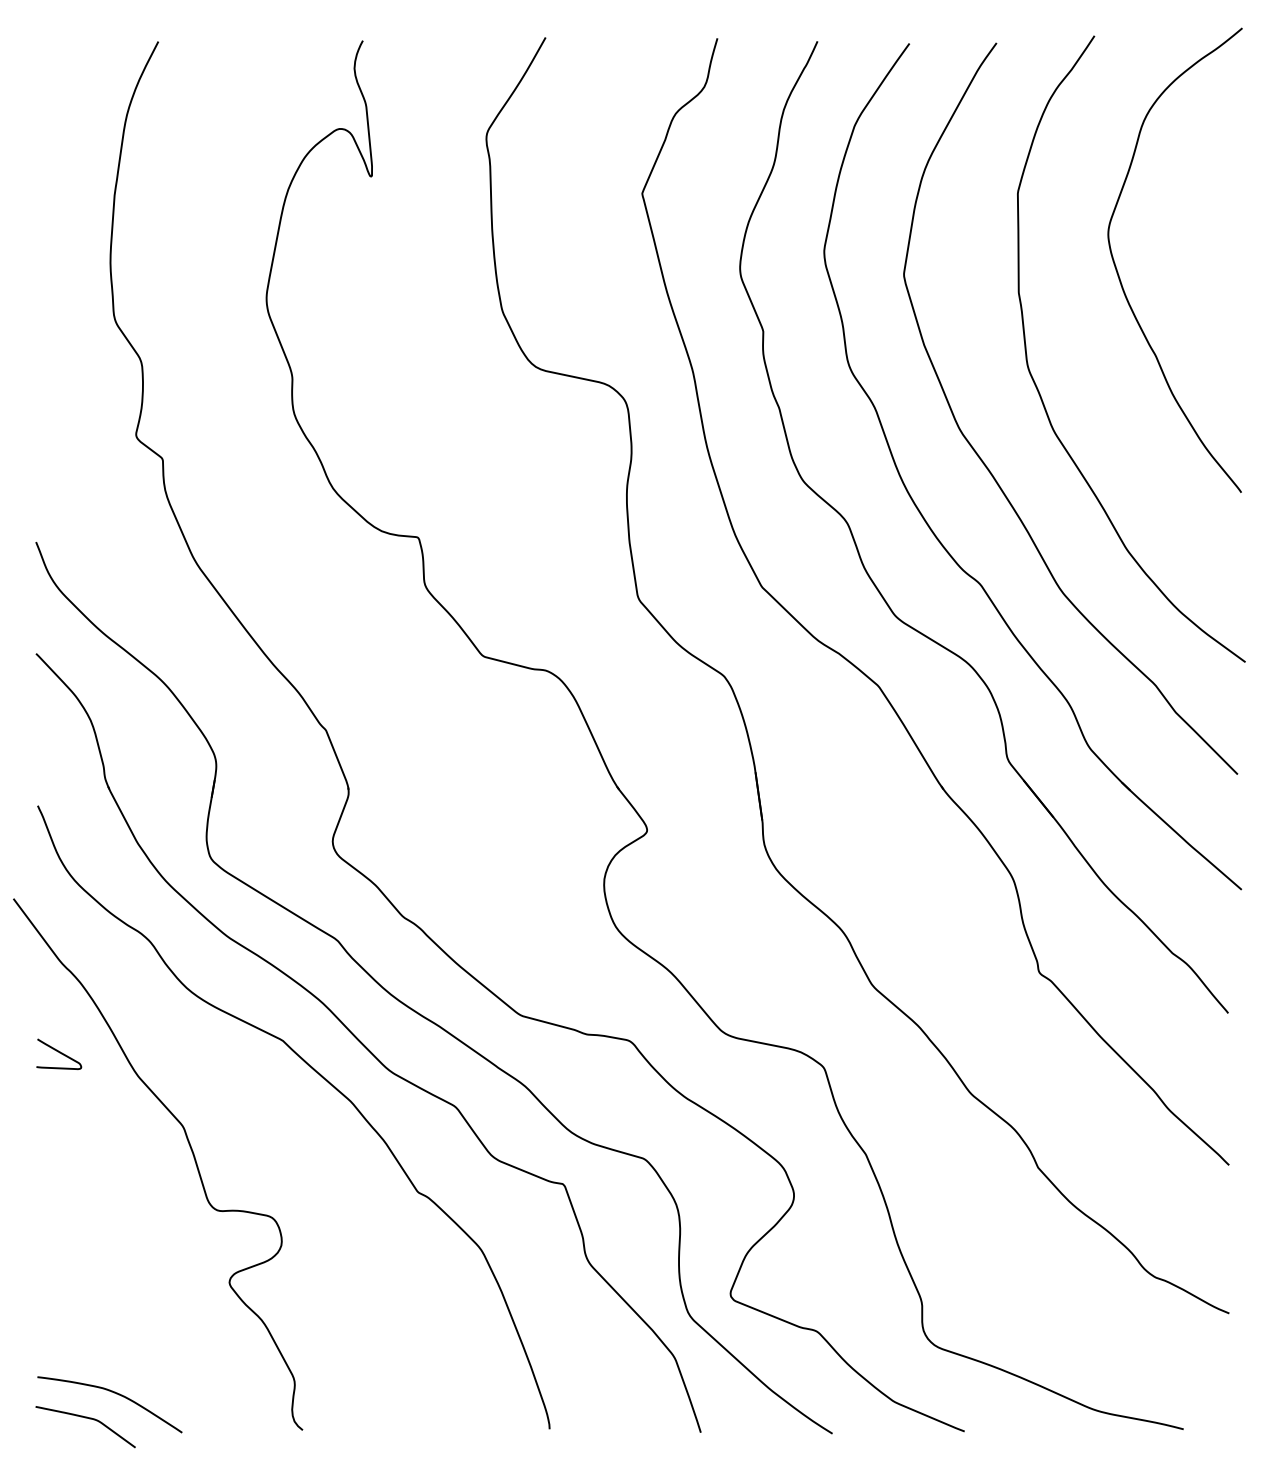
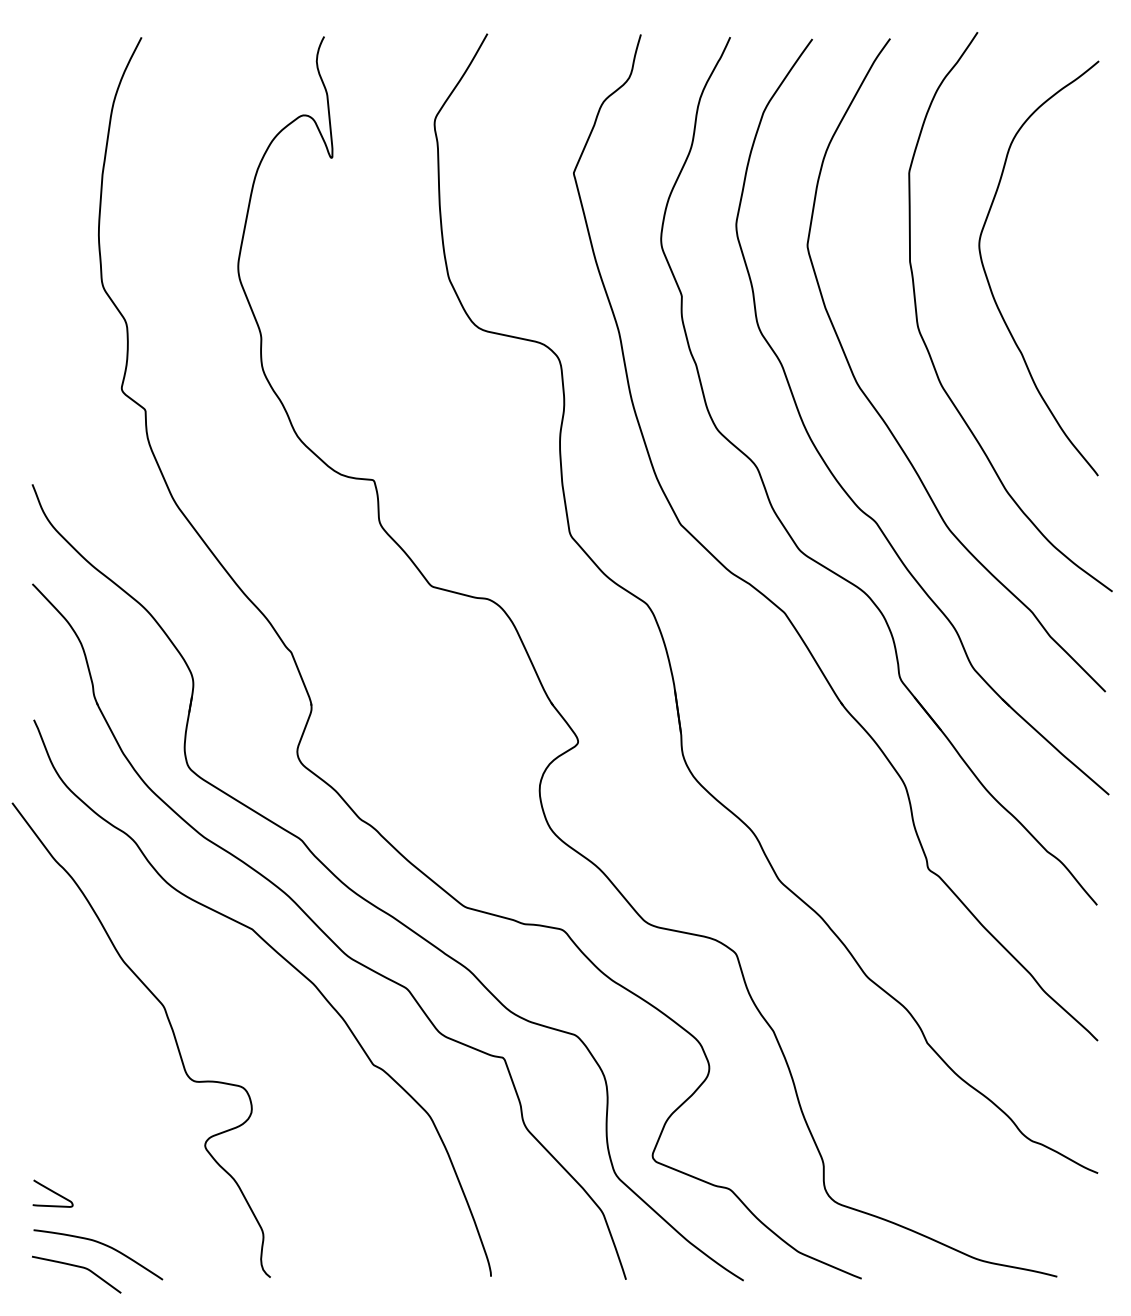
curve: (1120, 278) -> (990, 284), moved
curve: (59, 1053) -> (53, 1192), moved

